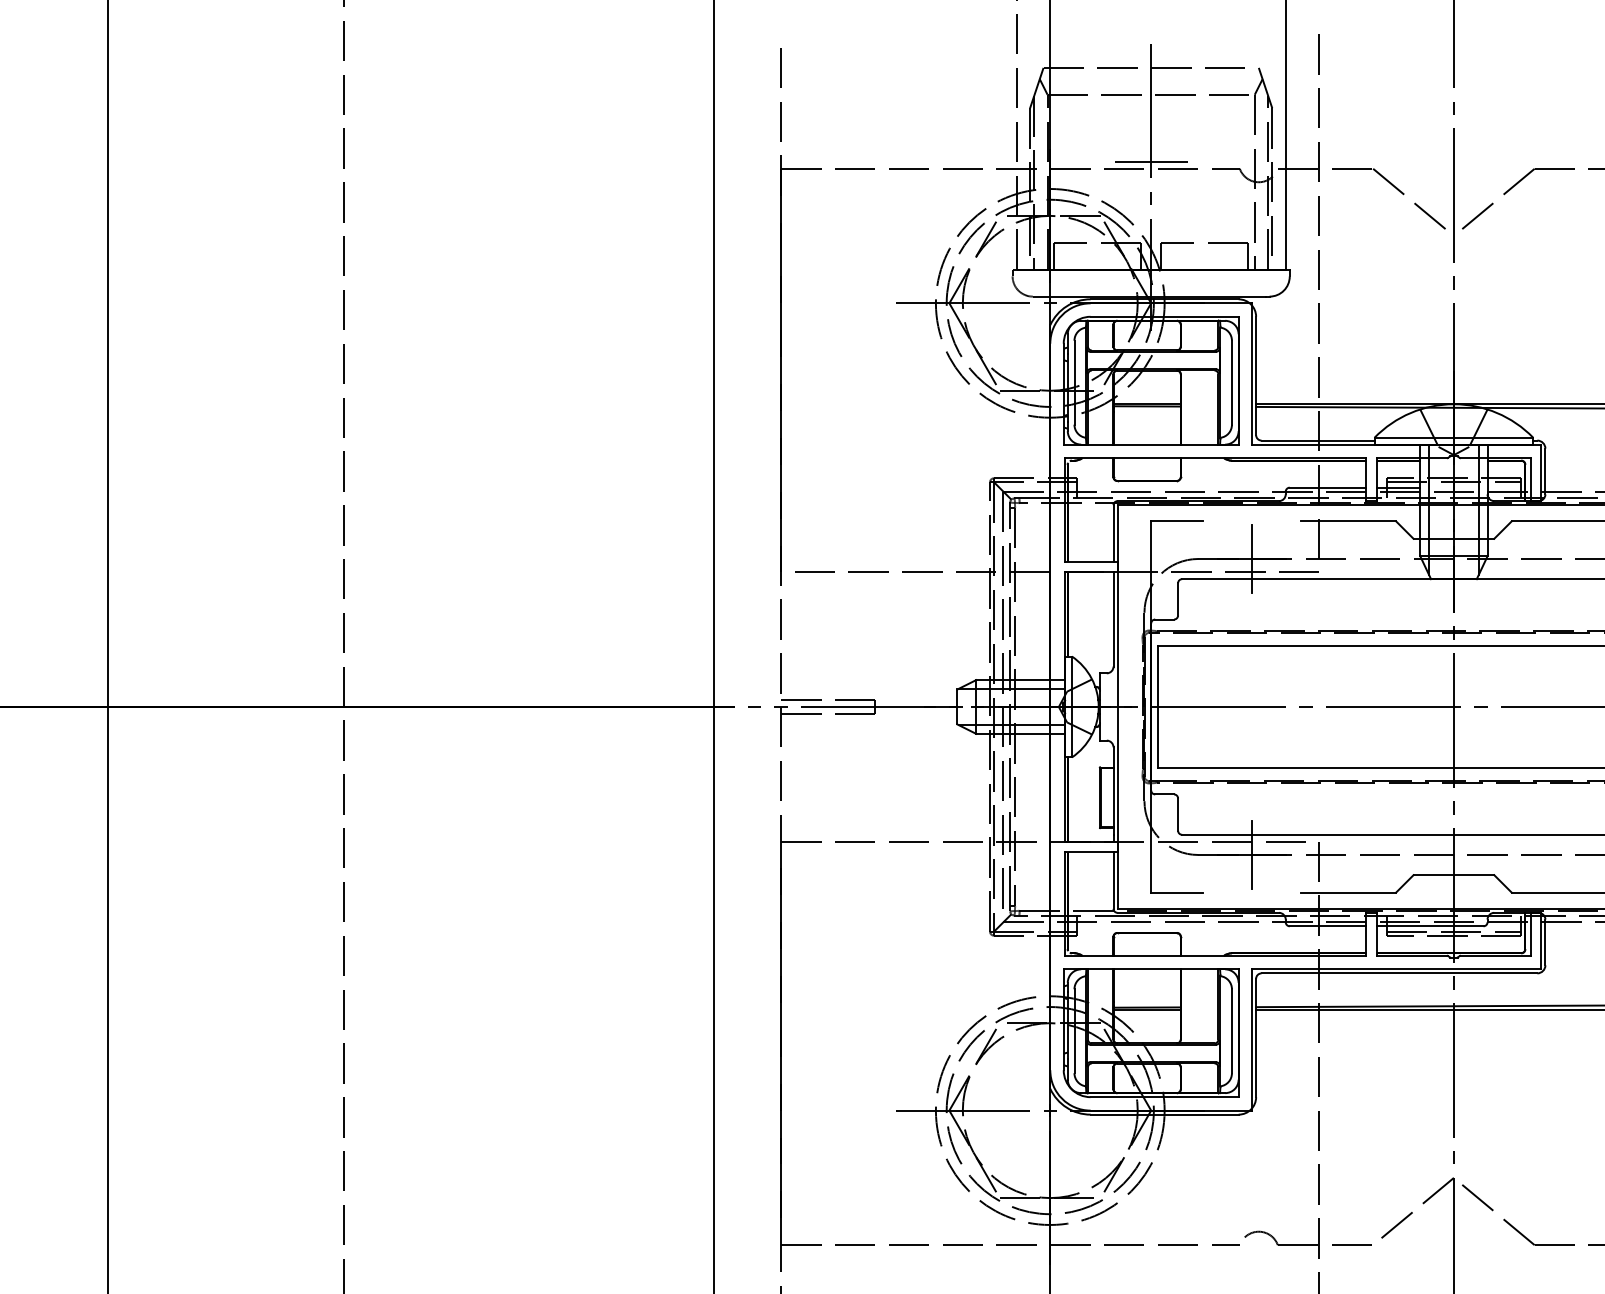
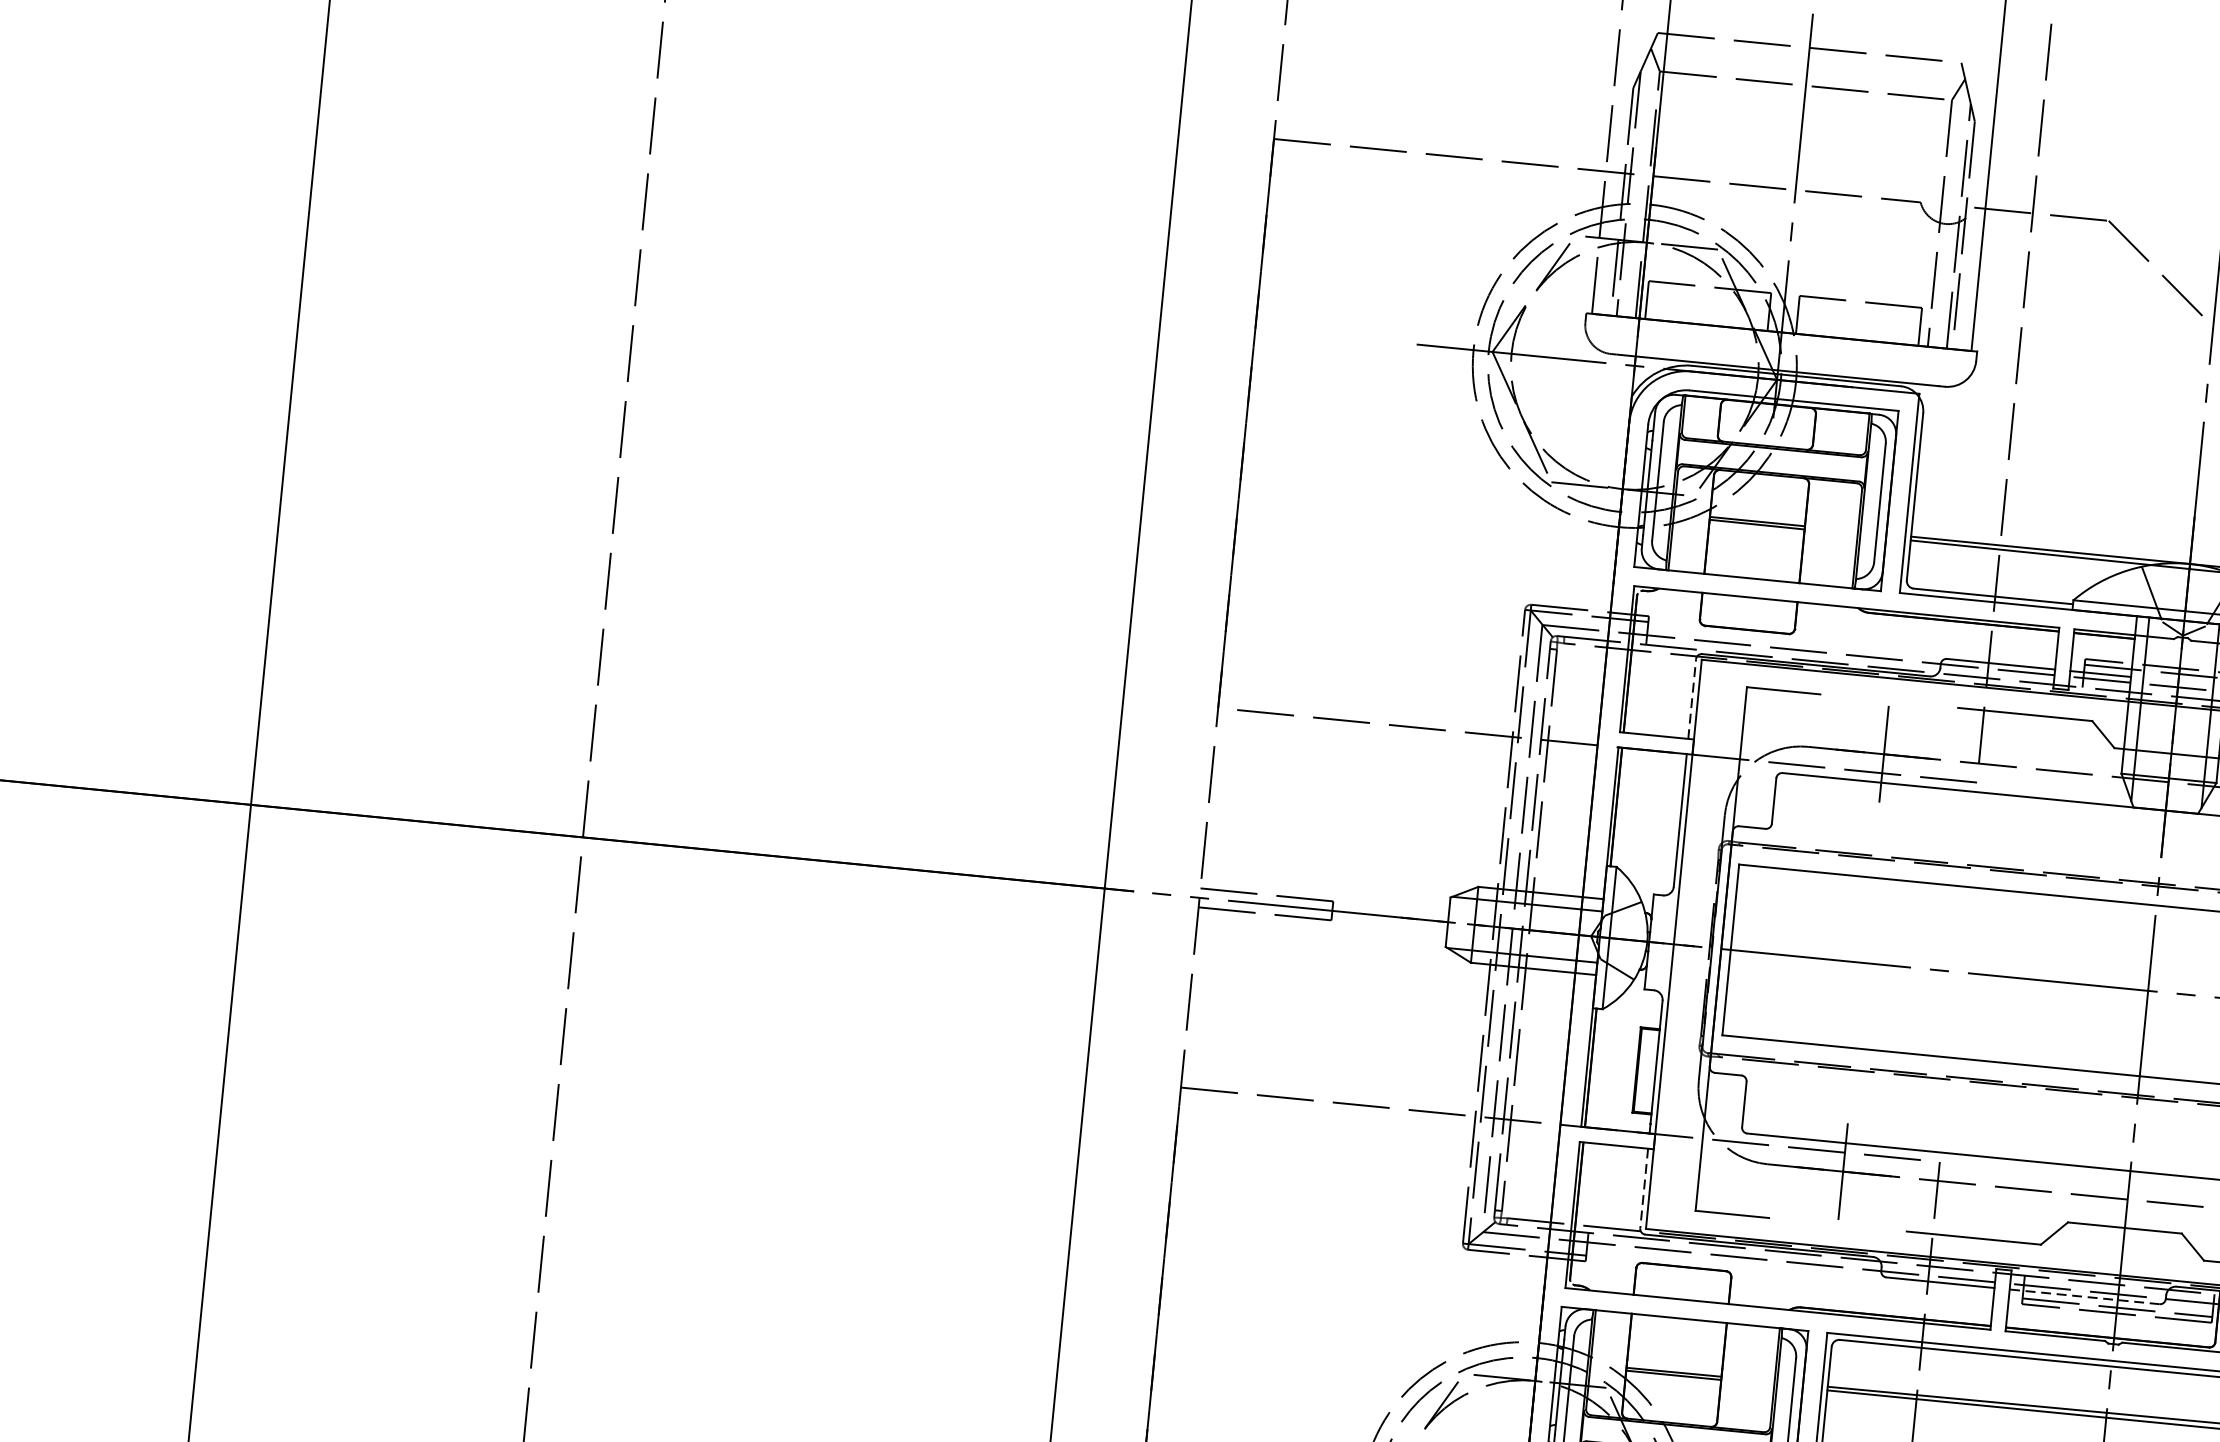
line: (1150, 162) -> (1795, 181), removed
line: (1113, 532) -> (1692, 697), solid -> dashed
line: (1113, 880) -> (1644, 1188), solid -> dashed
line: (1429, 926) -> (2083, 1297), solid -> dashed

